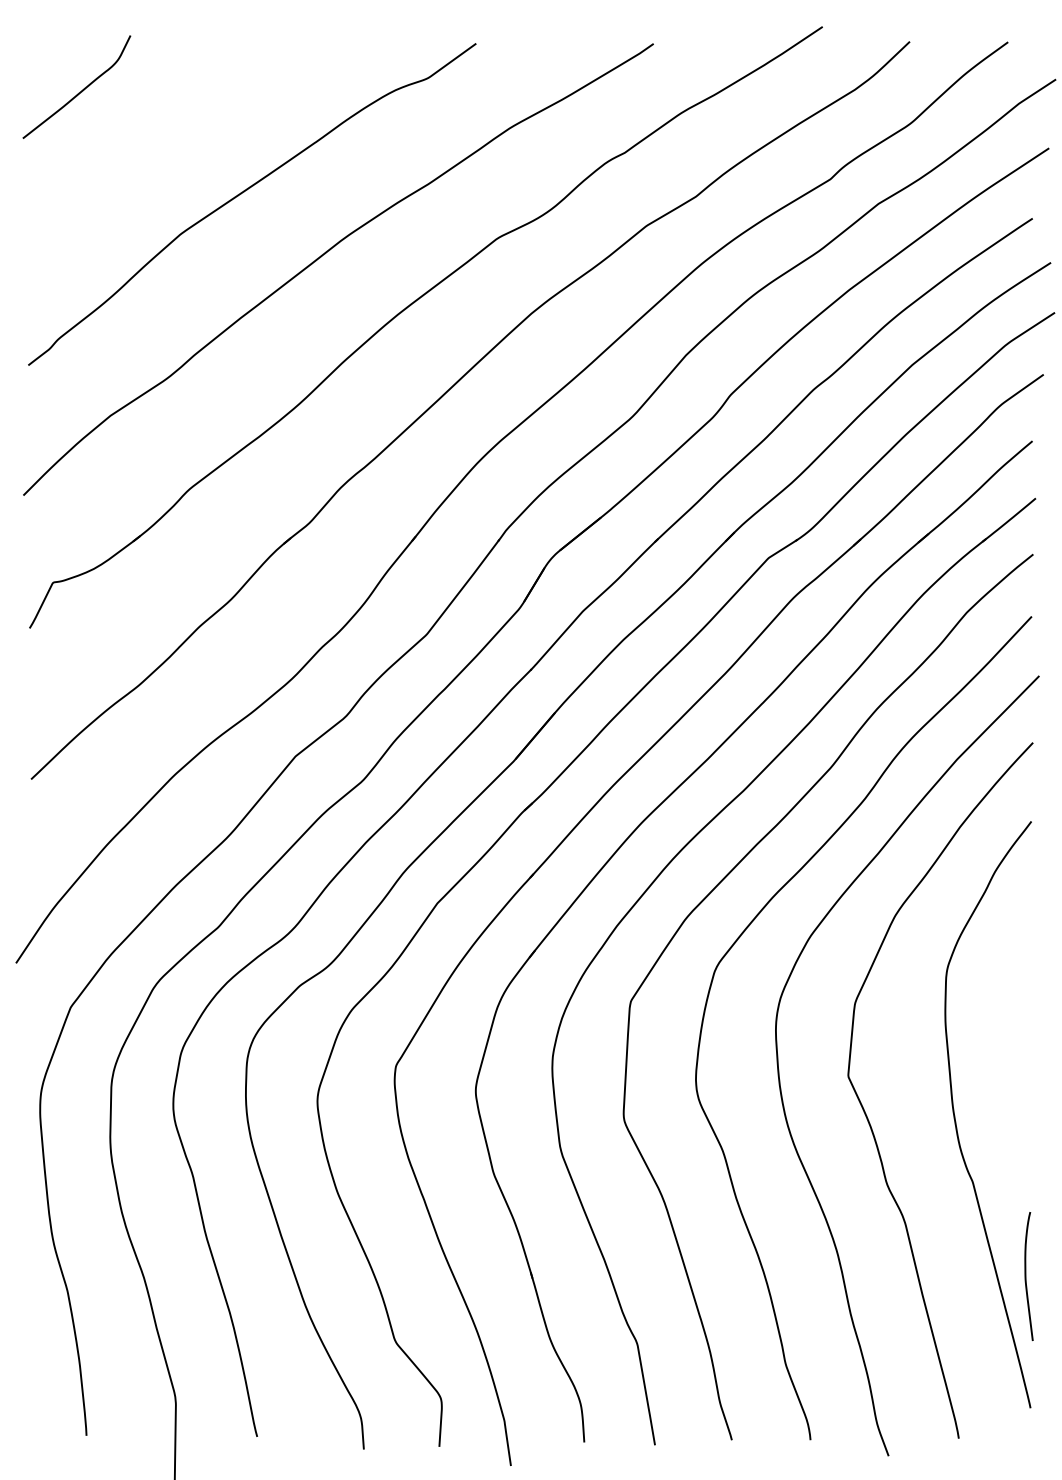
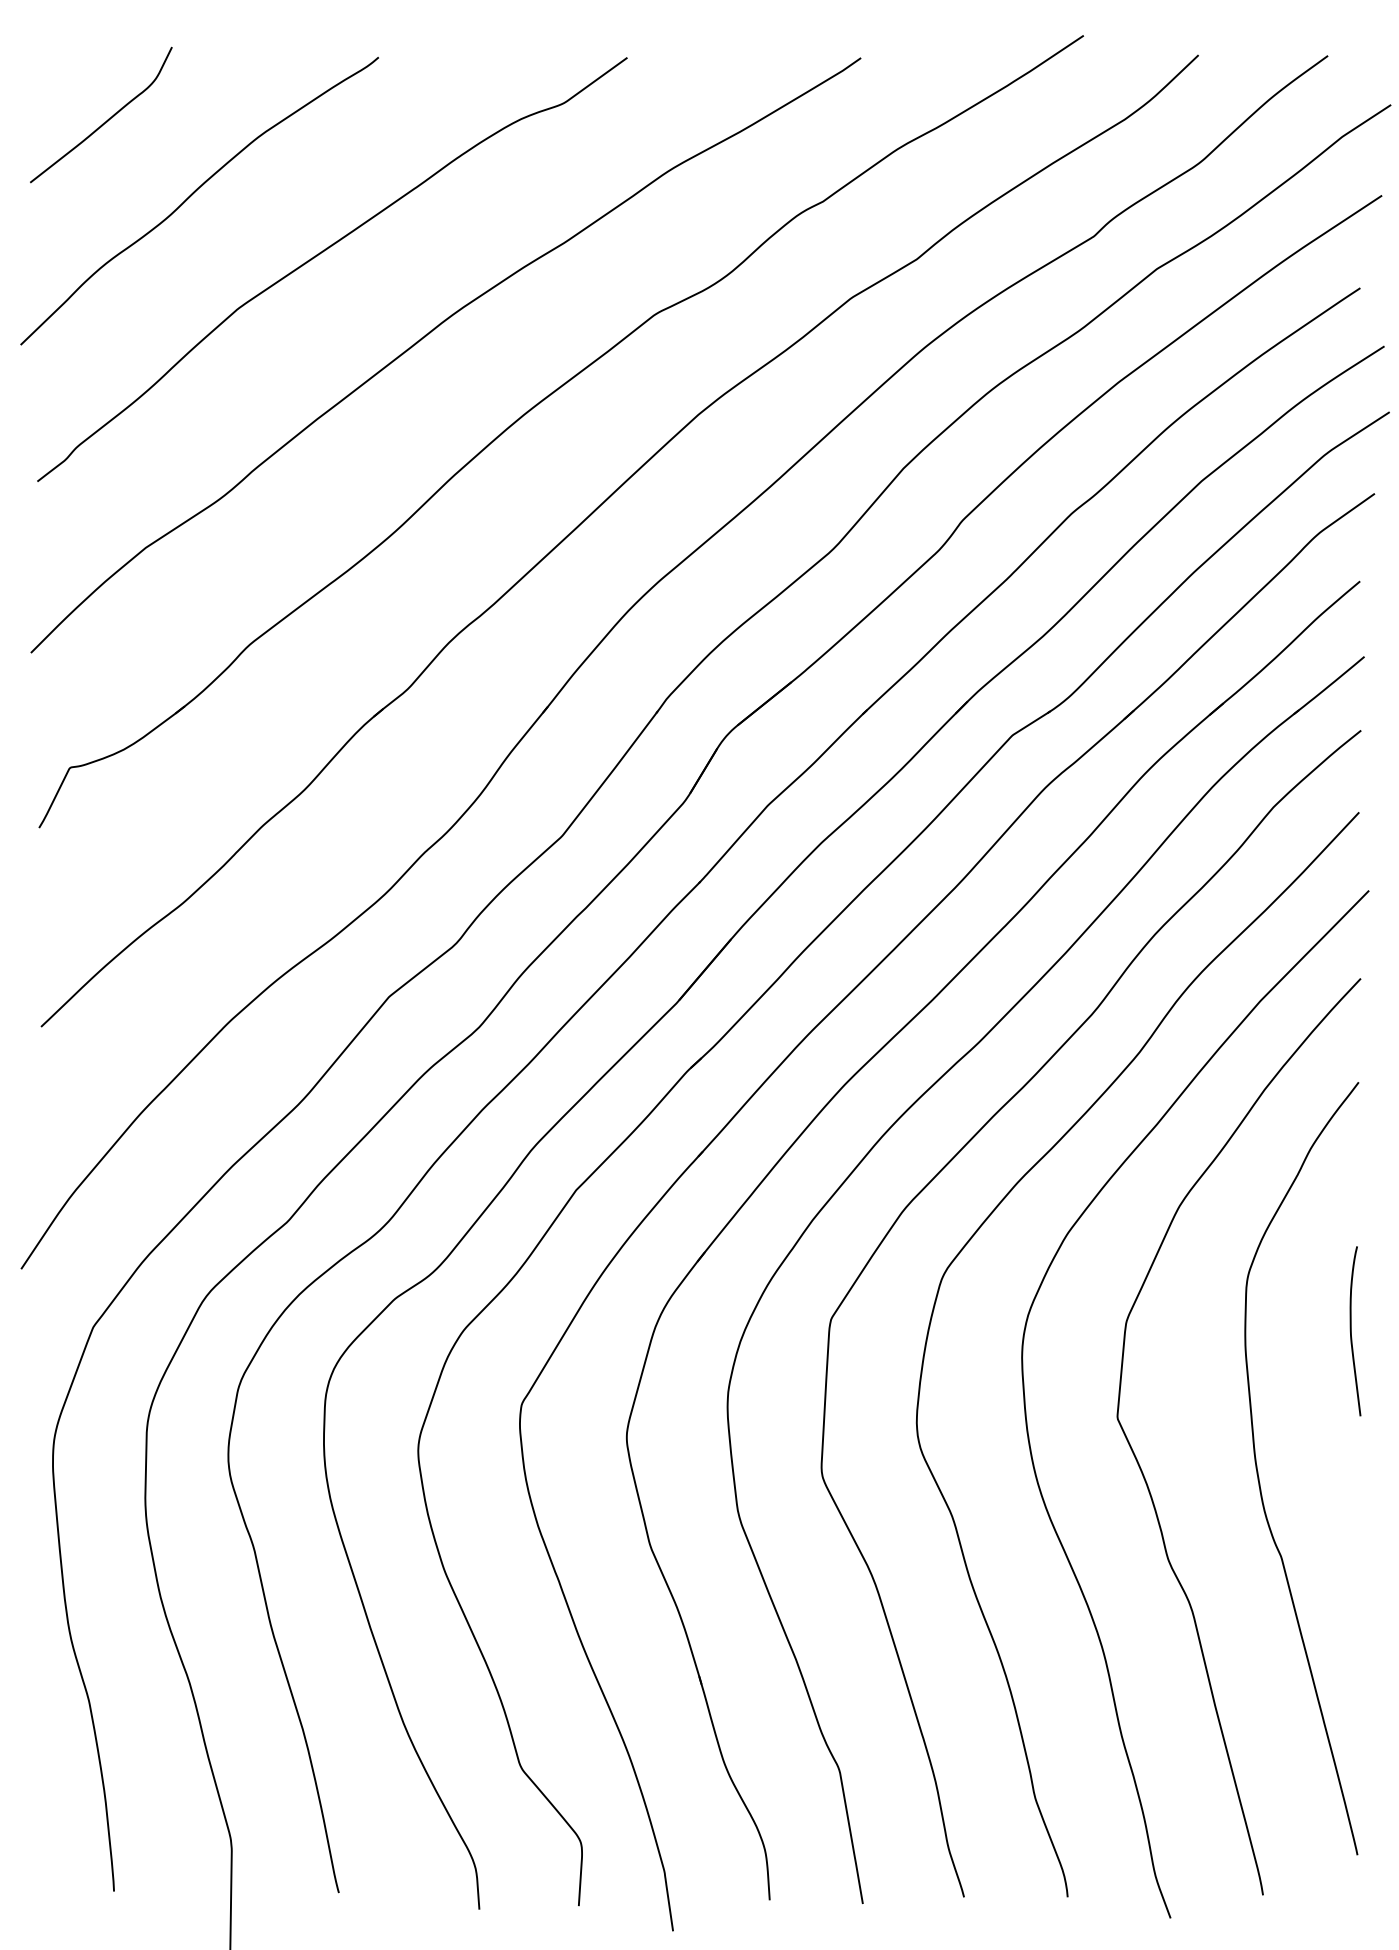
curve: (147, 147) -> (194, 194), added
curve: (1026, 1276) -> (1352, 1331), moved

